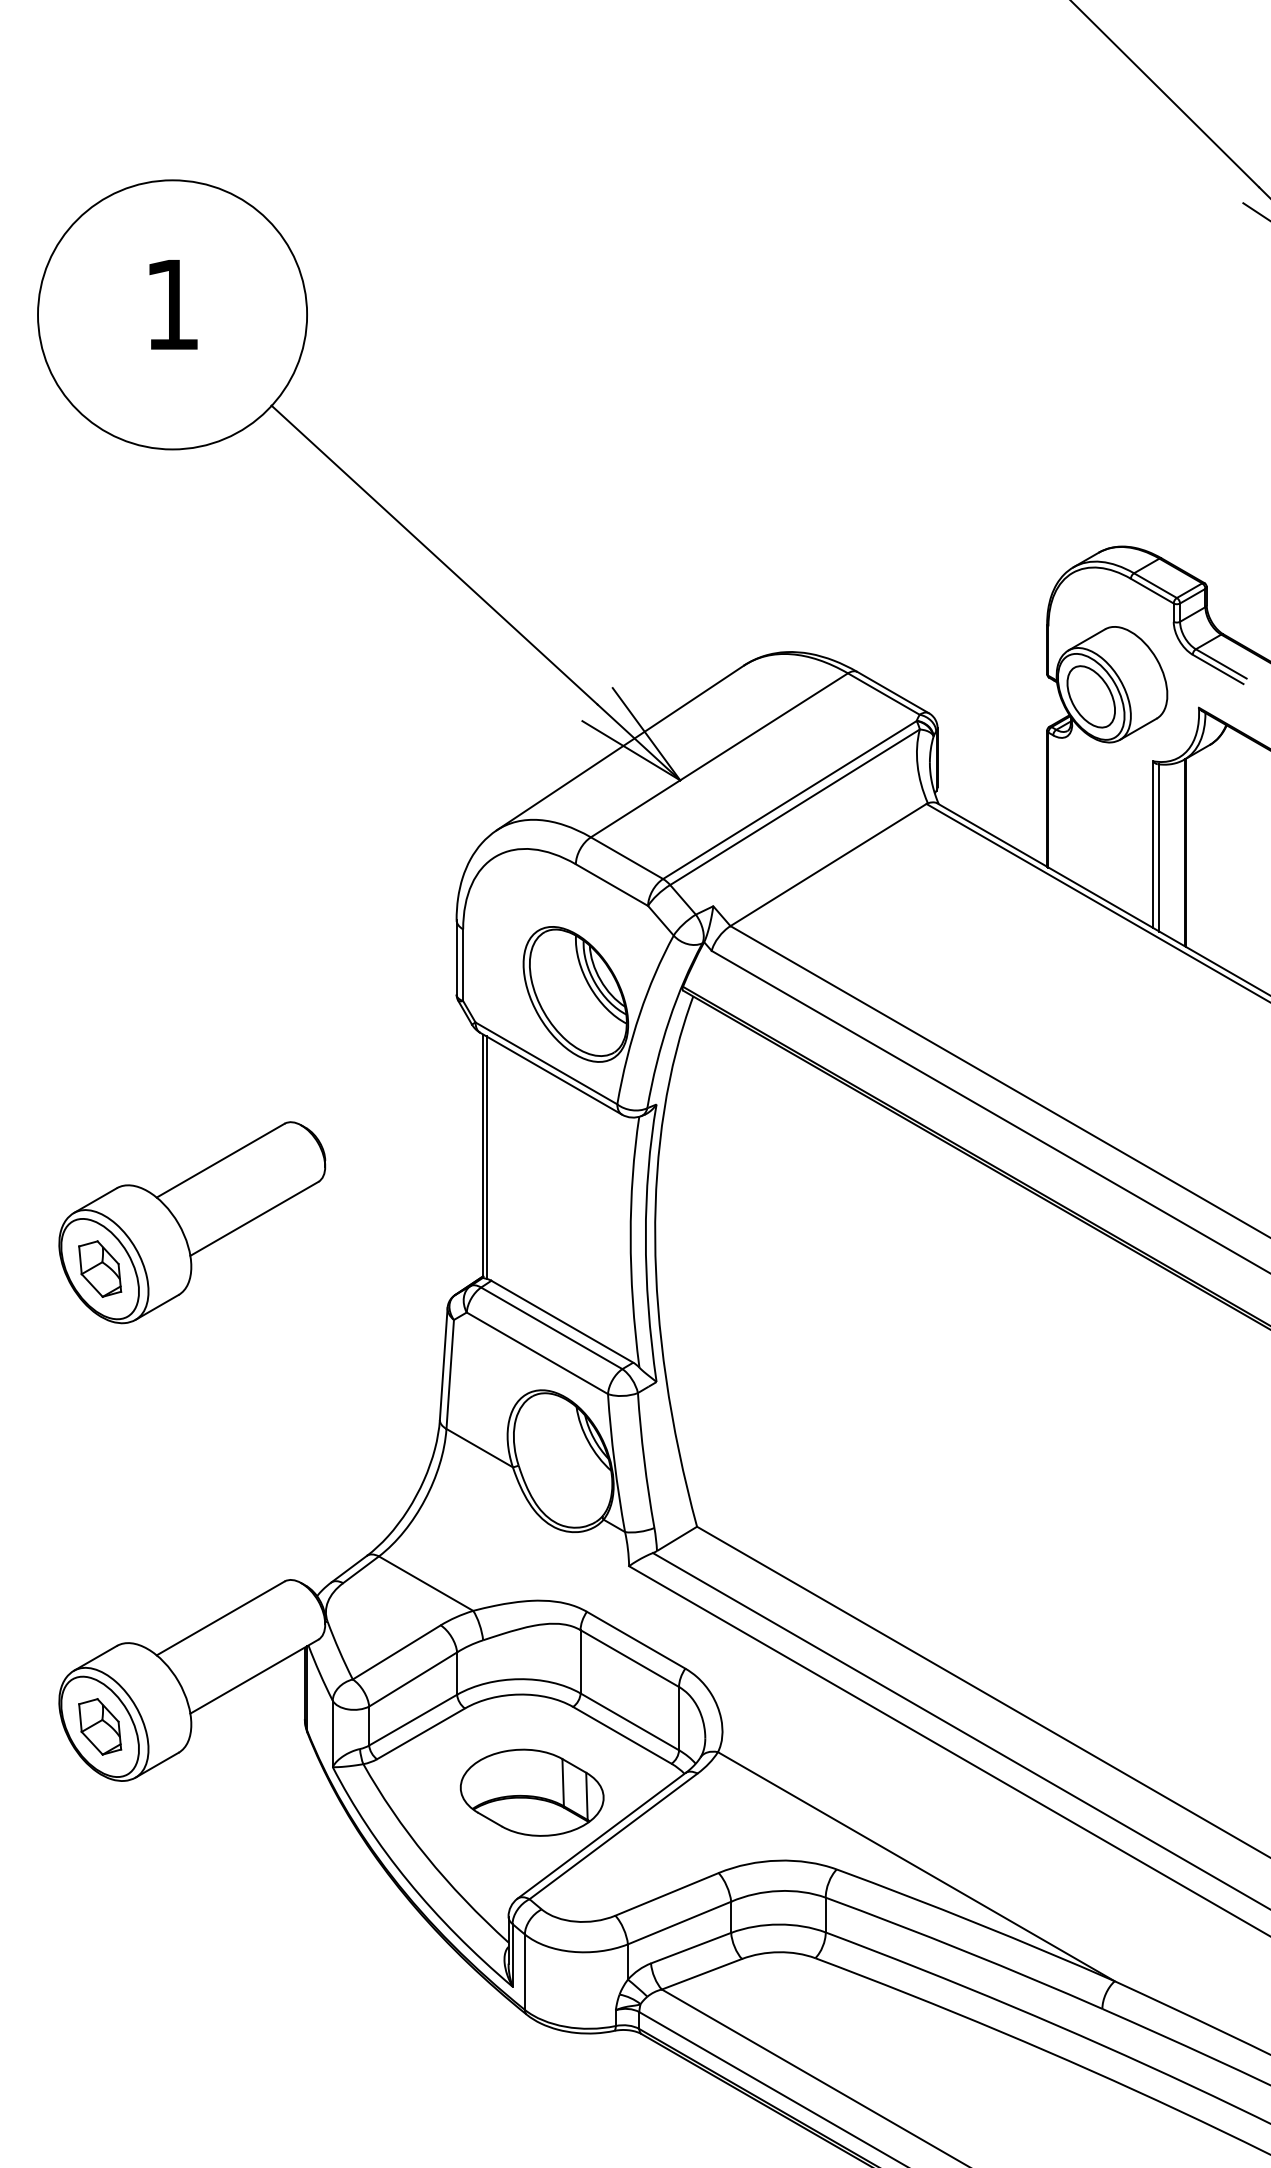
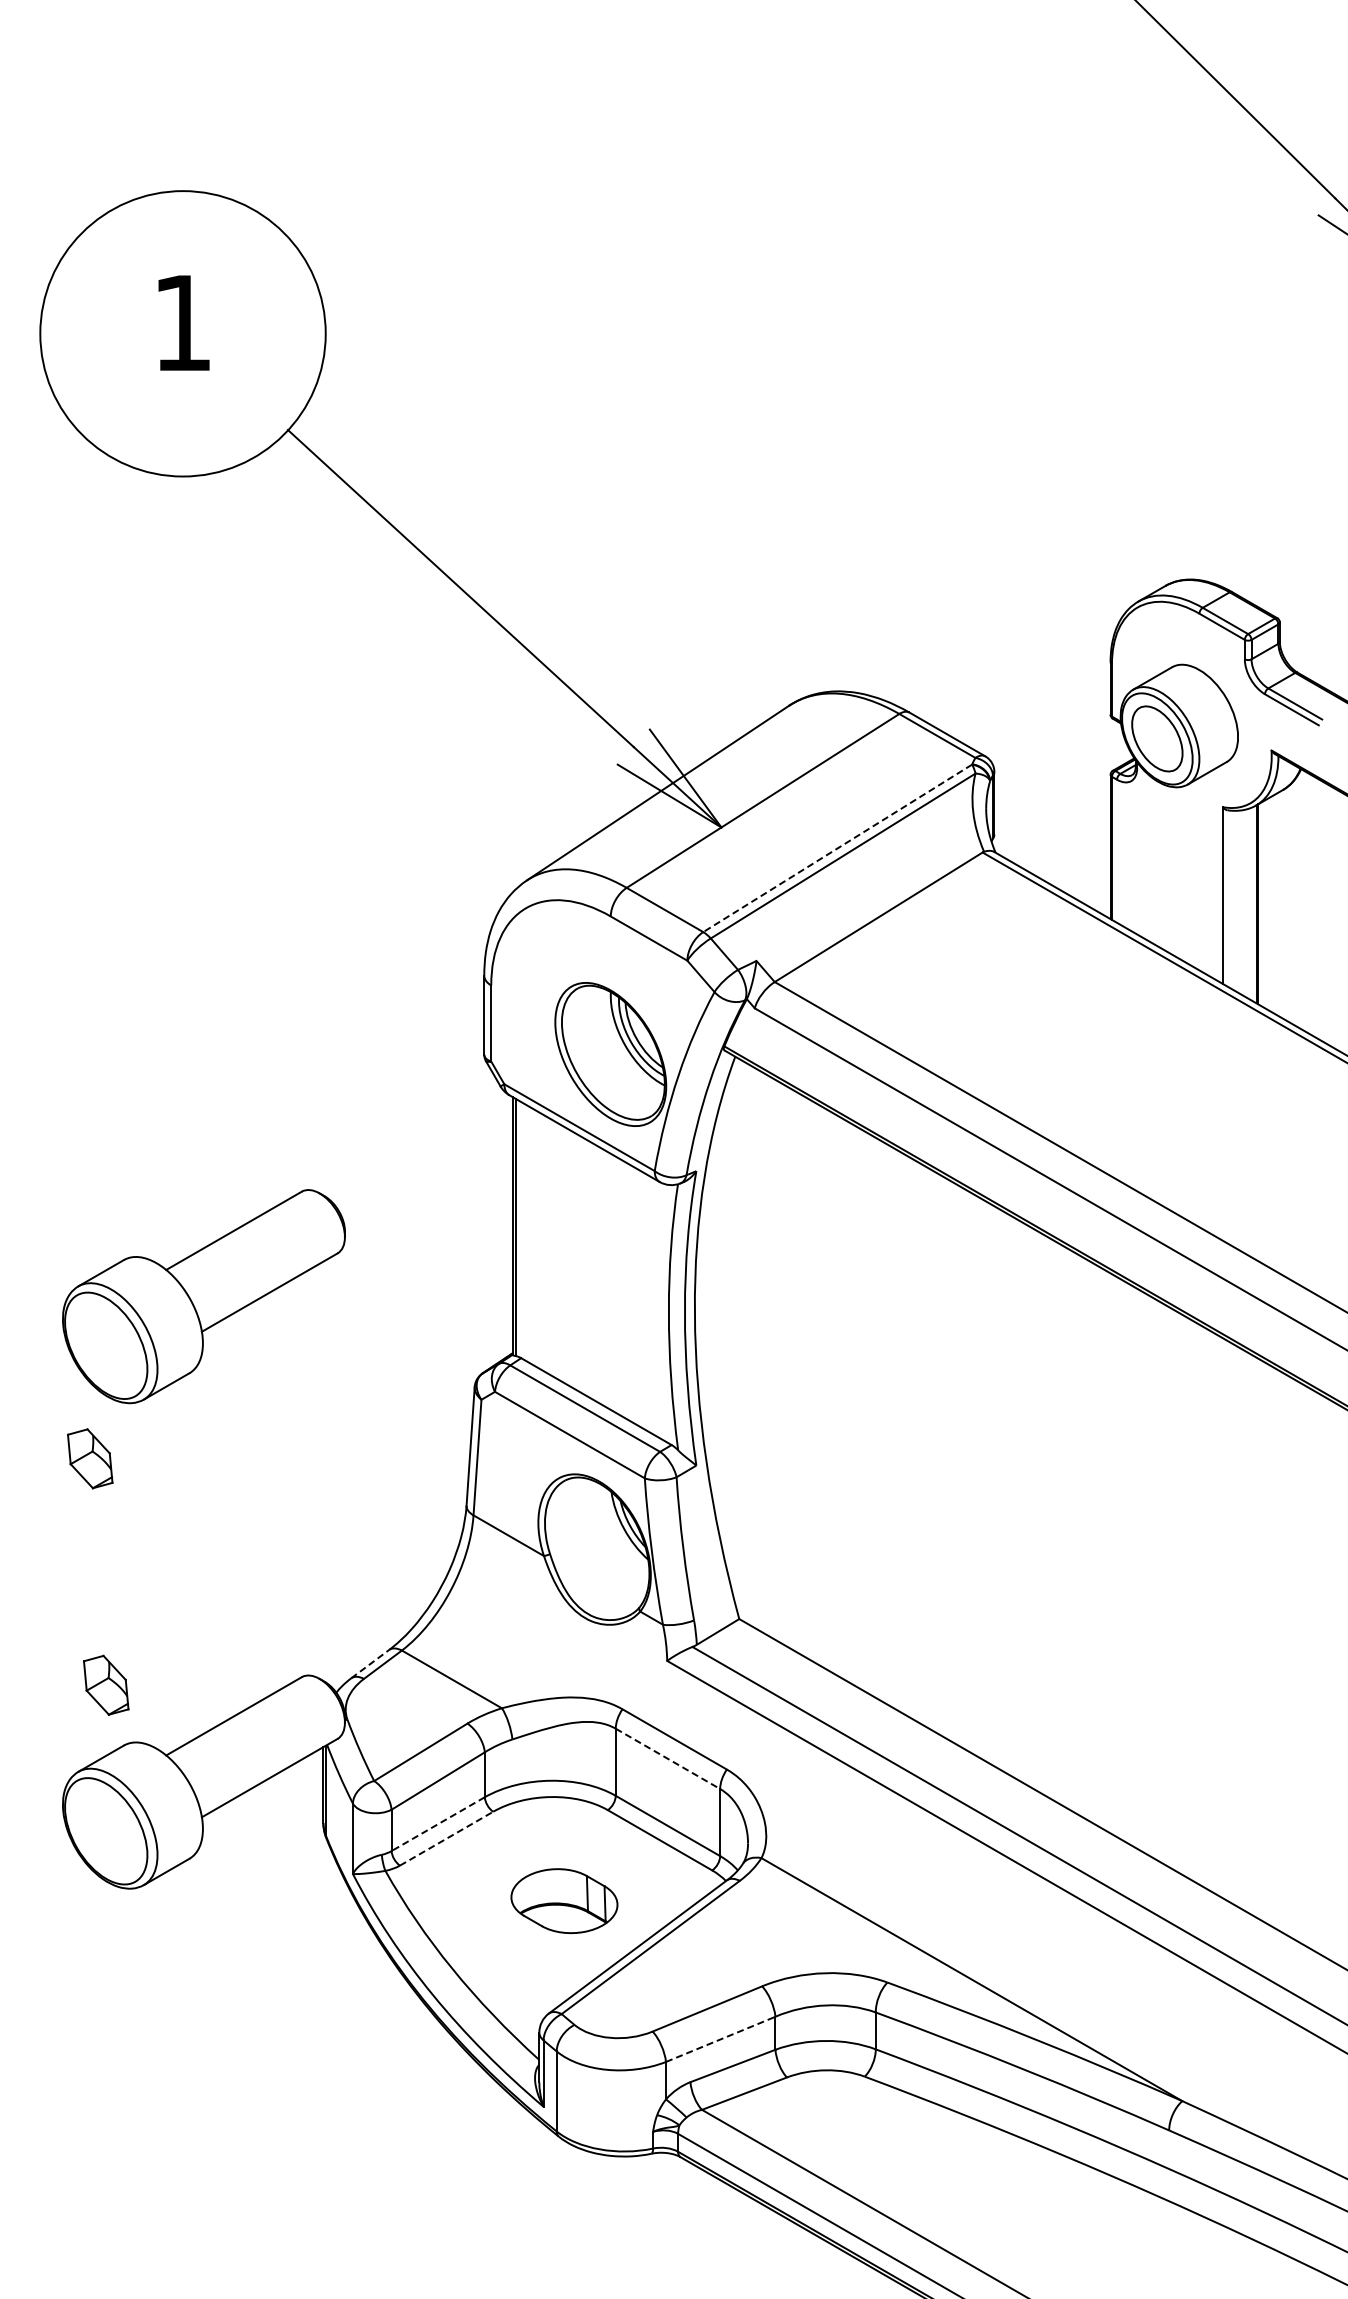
line: (789, 800) -> (837, 848), solid -> dashed
line: (1159, 847) -> (1229, 898), removed
part: (100, 1268) -> (90, 1458), moved
line: (349, 1569) -> (370, 1664), solid -> dashed
line: (630, 1659) -> (668, 1759), solid -> dashed
line: (413, 1720) -> (438, 1824), solid -> dashed
part: (100, 1726) -> (106, 1684), moved
line: (420, 1733) -> (446, 1838), solid -> dashed
part: (532, 1792) -> (564, 1900), size x0.7
line: (680, 1923) -> (721, 2039), solid -> dashed

